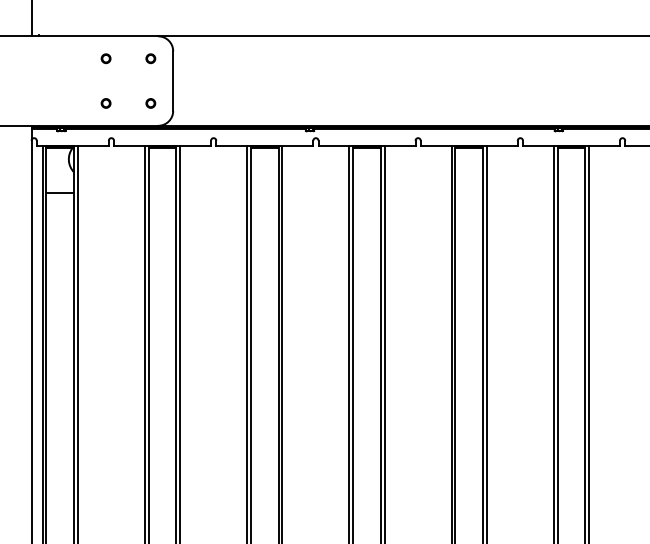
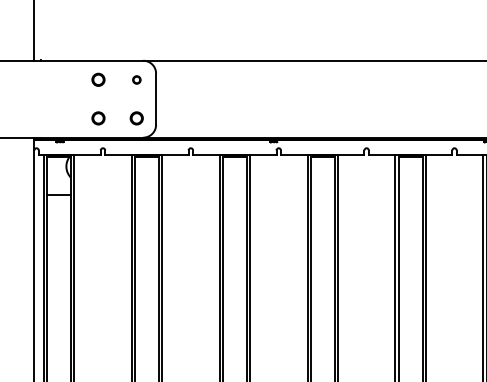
part: (105, 58) -> (97, 79), size x1.6
part: (105, 103) -> (97, 118), size x1.6
part: (150, 103) -> (136, 118), size x1.6

